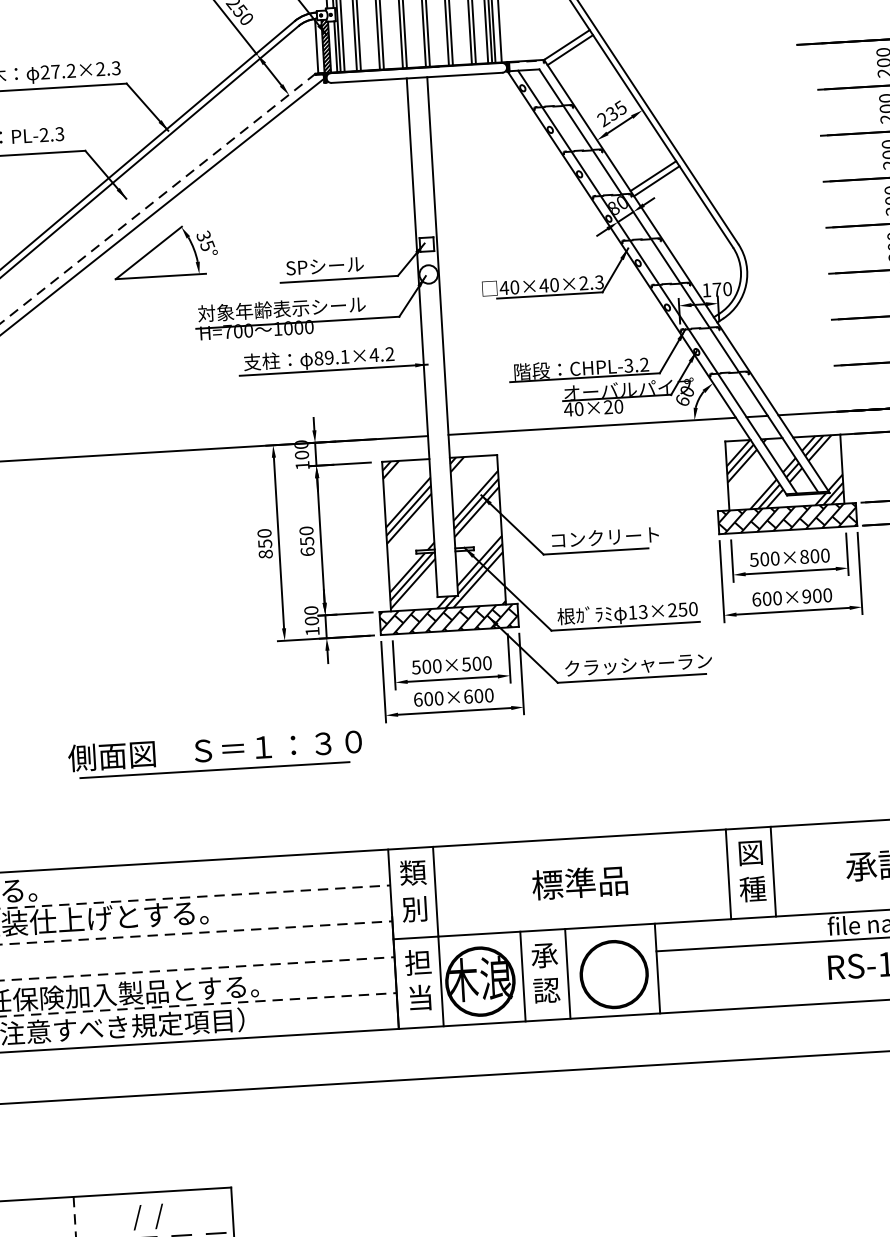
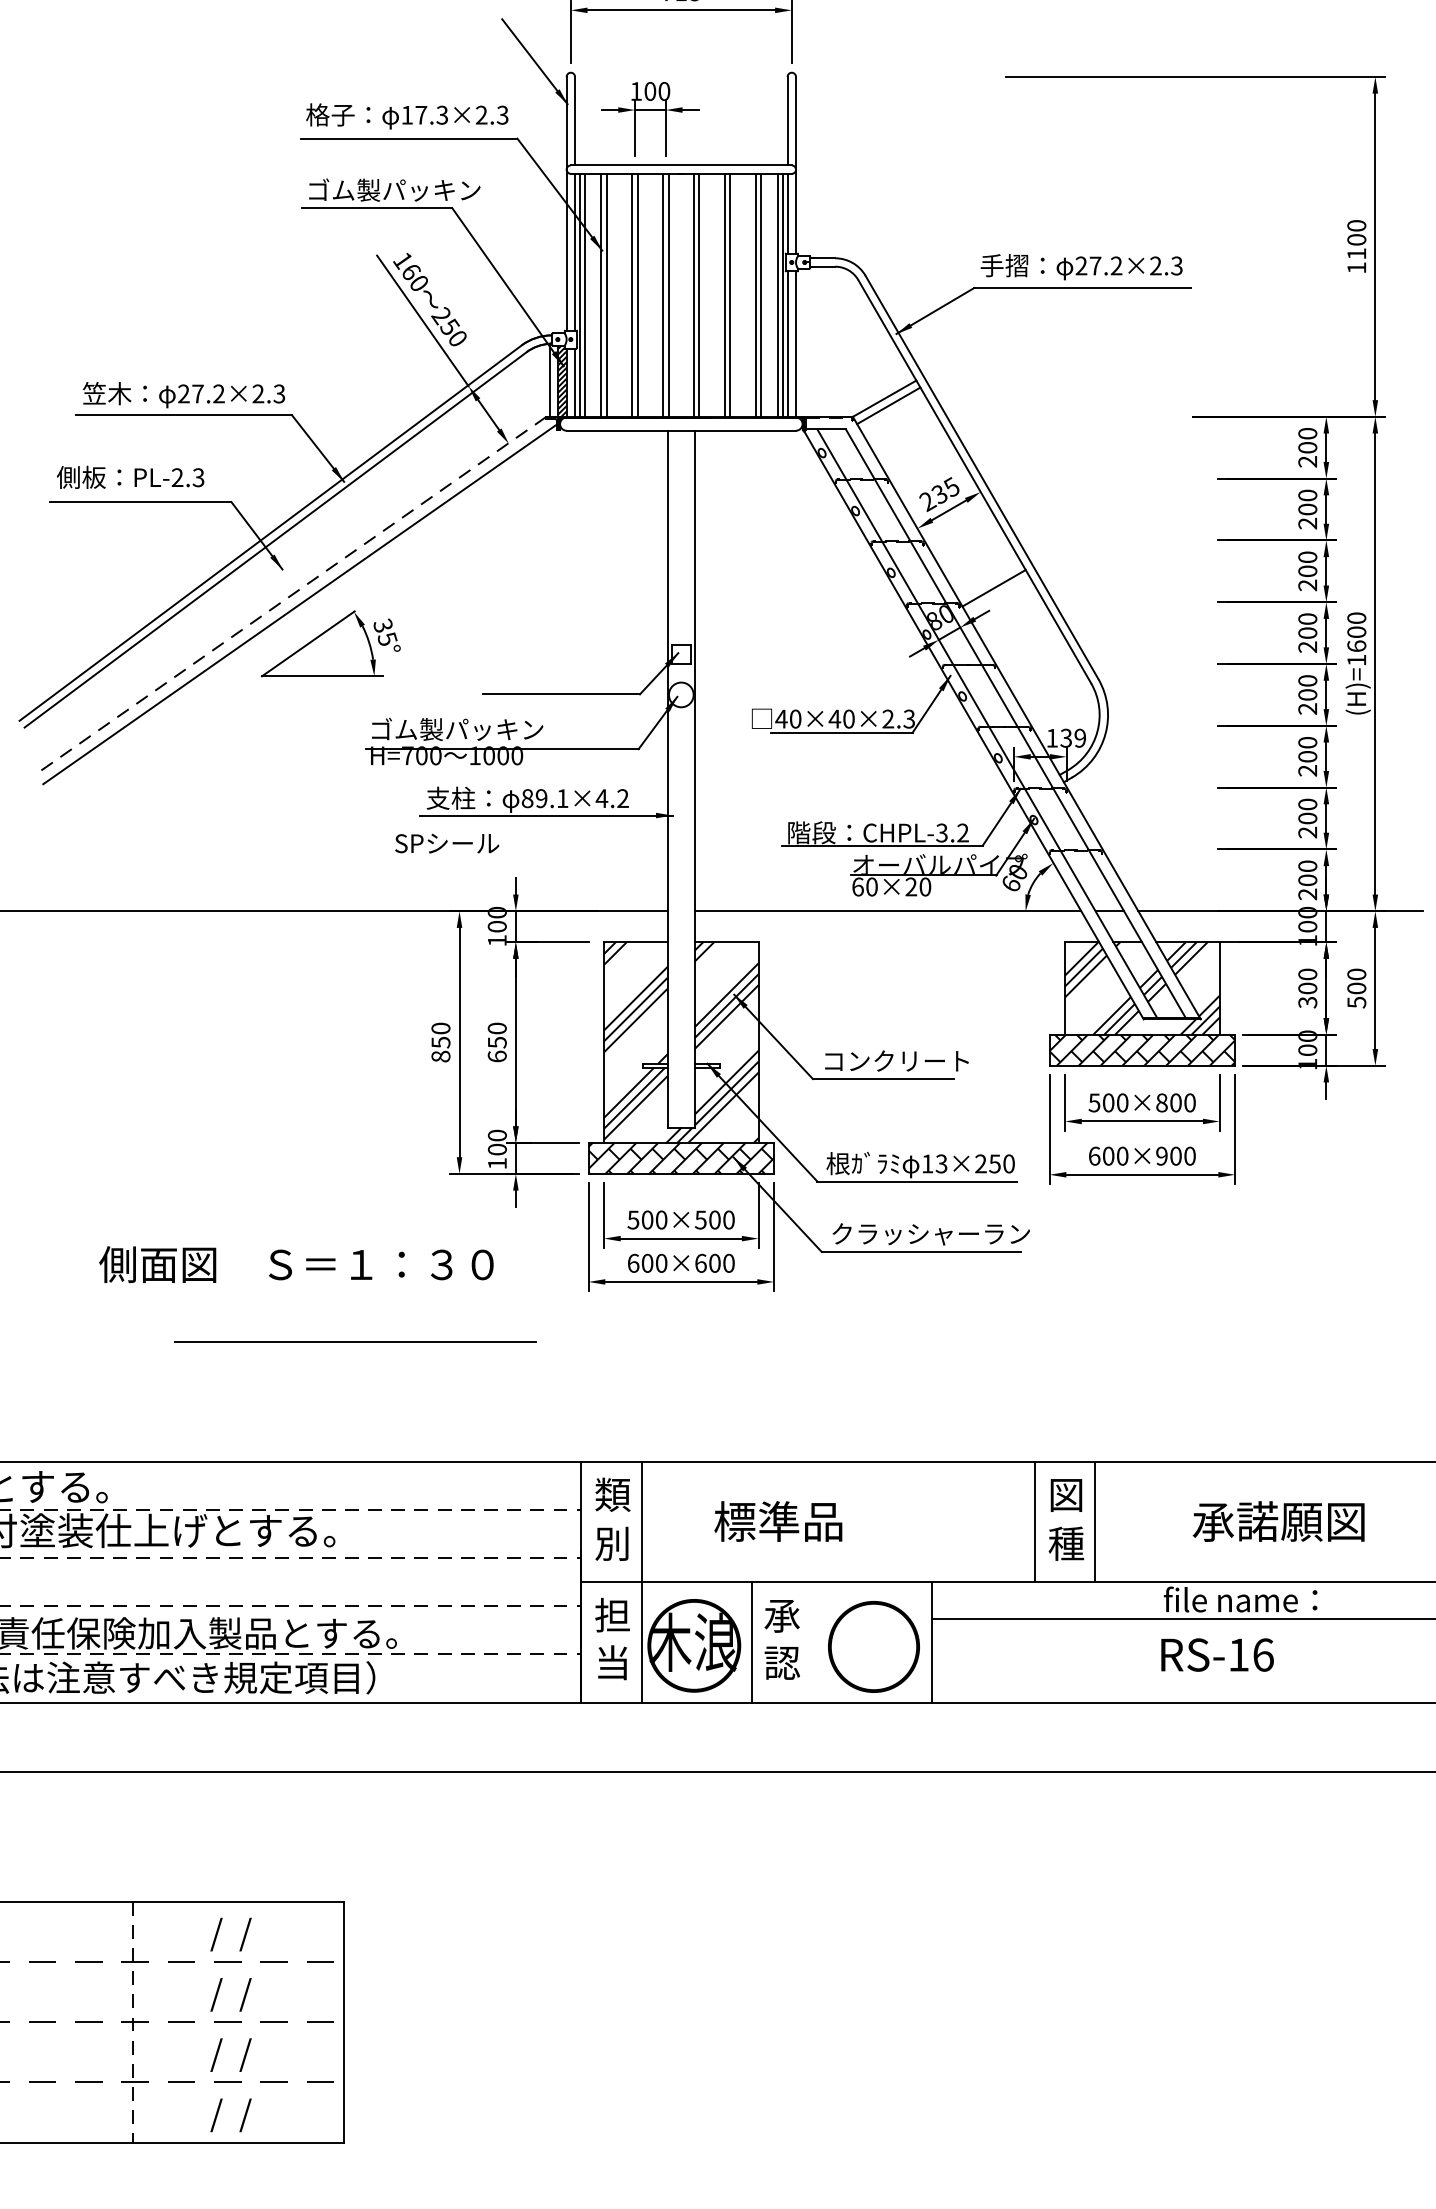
line: (653, 176) -> (989, 581), removed
text: (325, 266) -> (447, 843), moved
text: (722, 288) -> (1073, 737), 170 -> 139
text: (281, 309) -> (481, 729), 対象年齢表示シール -> ゴム製パッキン
text: (568, 409) -> (857, 886), 40×20 -> 60×20
text: (215, 749) -> (296, 1264), moved
text: (580, 882) -> (778, 1521), moved
line: (567, 973) -> (811, 1642), removed

